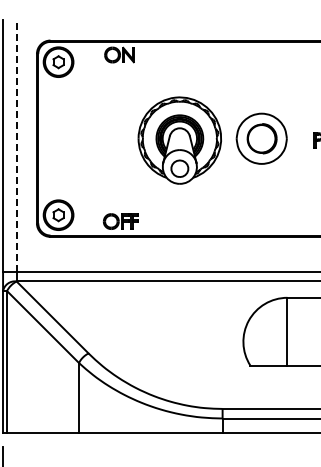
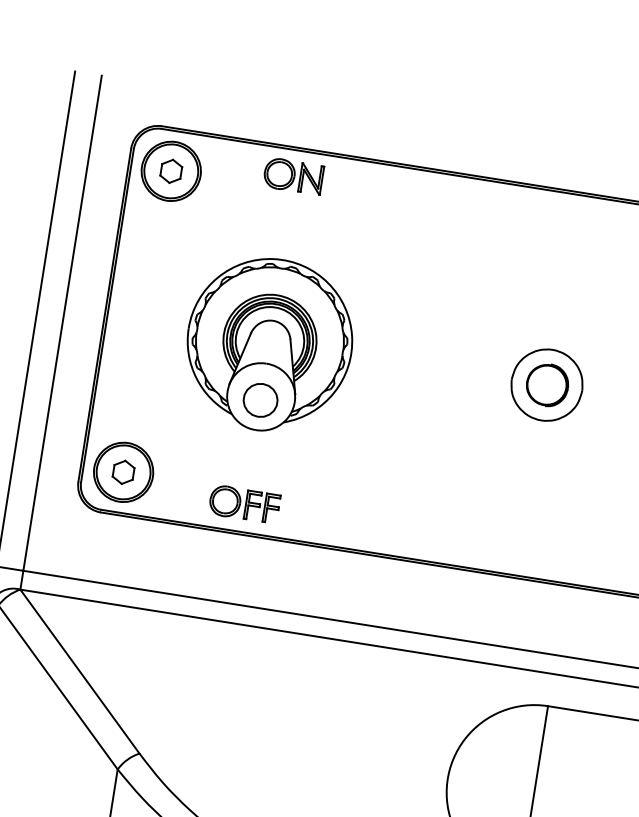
part: (261, 138) -> (546, 384), size x0.71
part: (179, 140) -> (268, 344), moved
line: (16, 146) -> (62, 324), dashed -> solid

